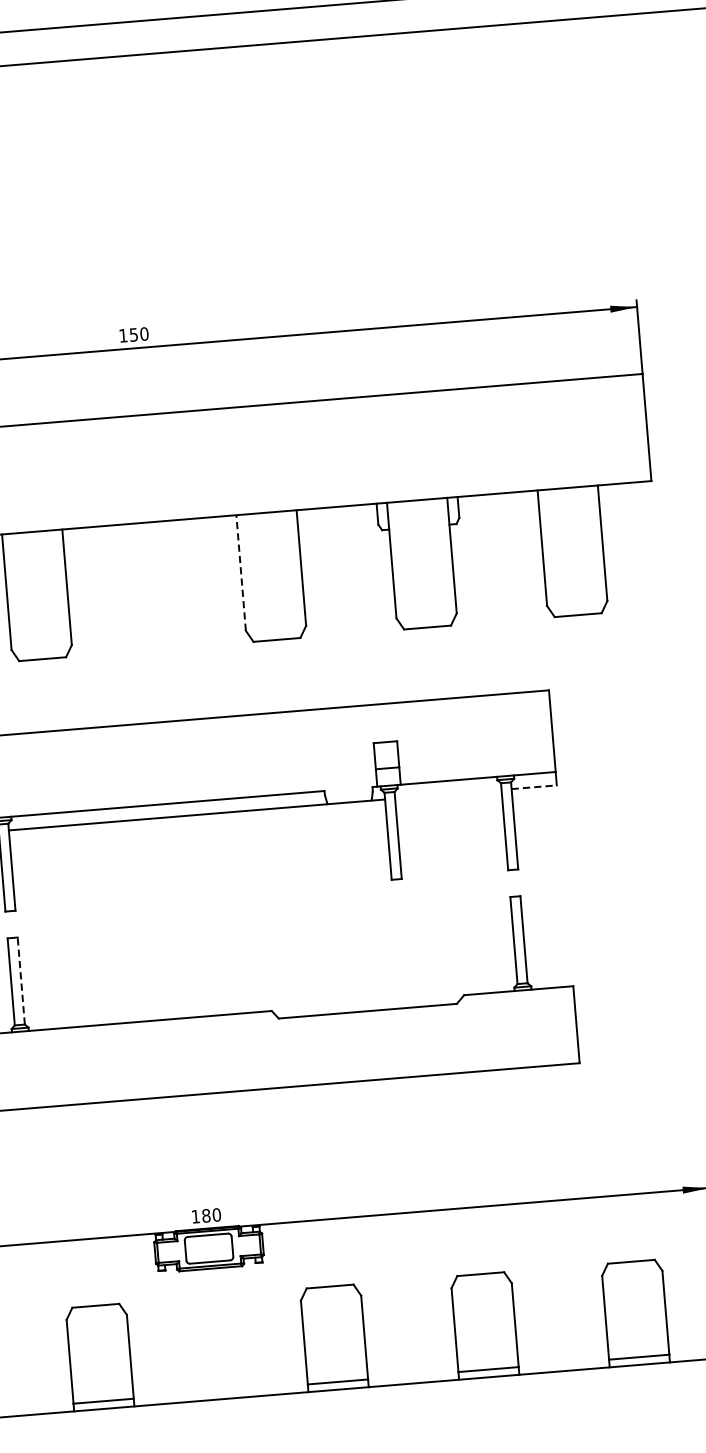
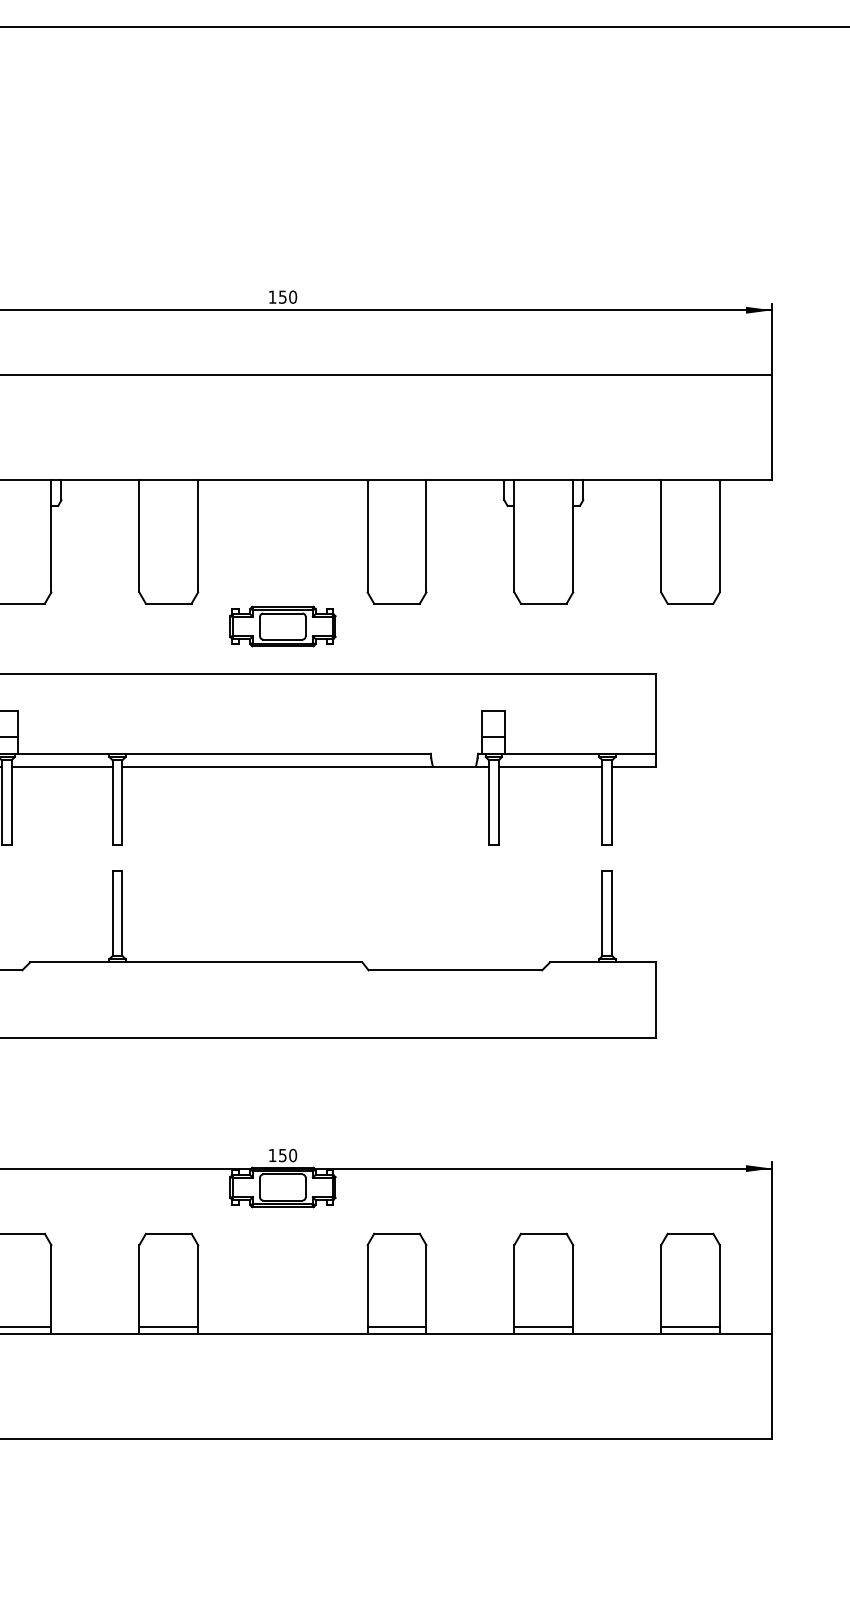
line: (240, 572) -> (367, 535), dashed -> solid
part: (161, 672) -> (282, 626), added
line: (534, 786) -> (634, 766), dashed -> solid
line: (448, 793) -> (550, 766), added
line: (21, 980) -> (122, 913), dashed -> solid
text: (205, 1215) -> (282, 1155), 180 -> 150

